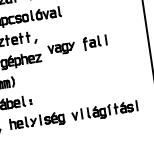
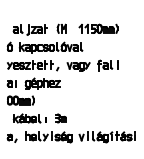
part: (77, 45) -> (92, 65), moved
part: (47, 97) -> (60, 118), added

